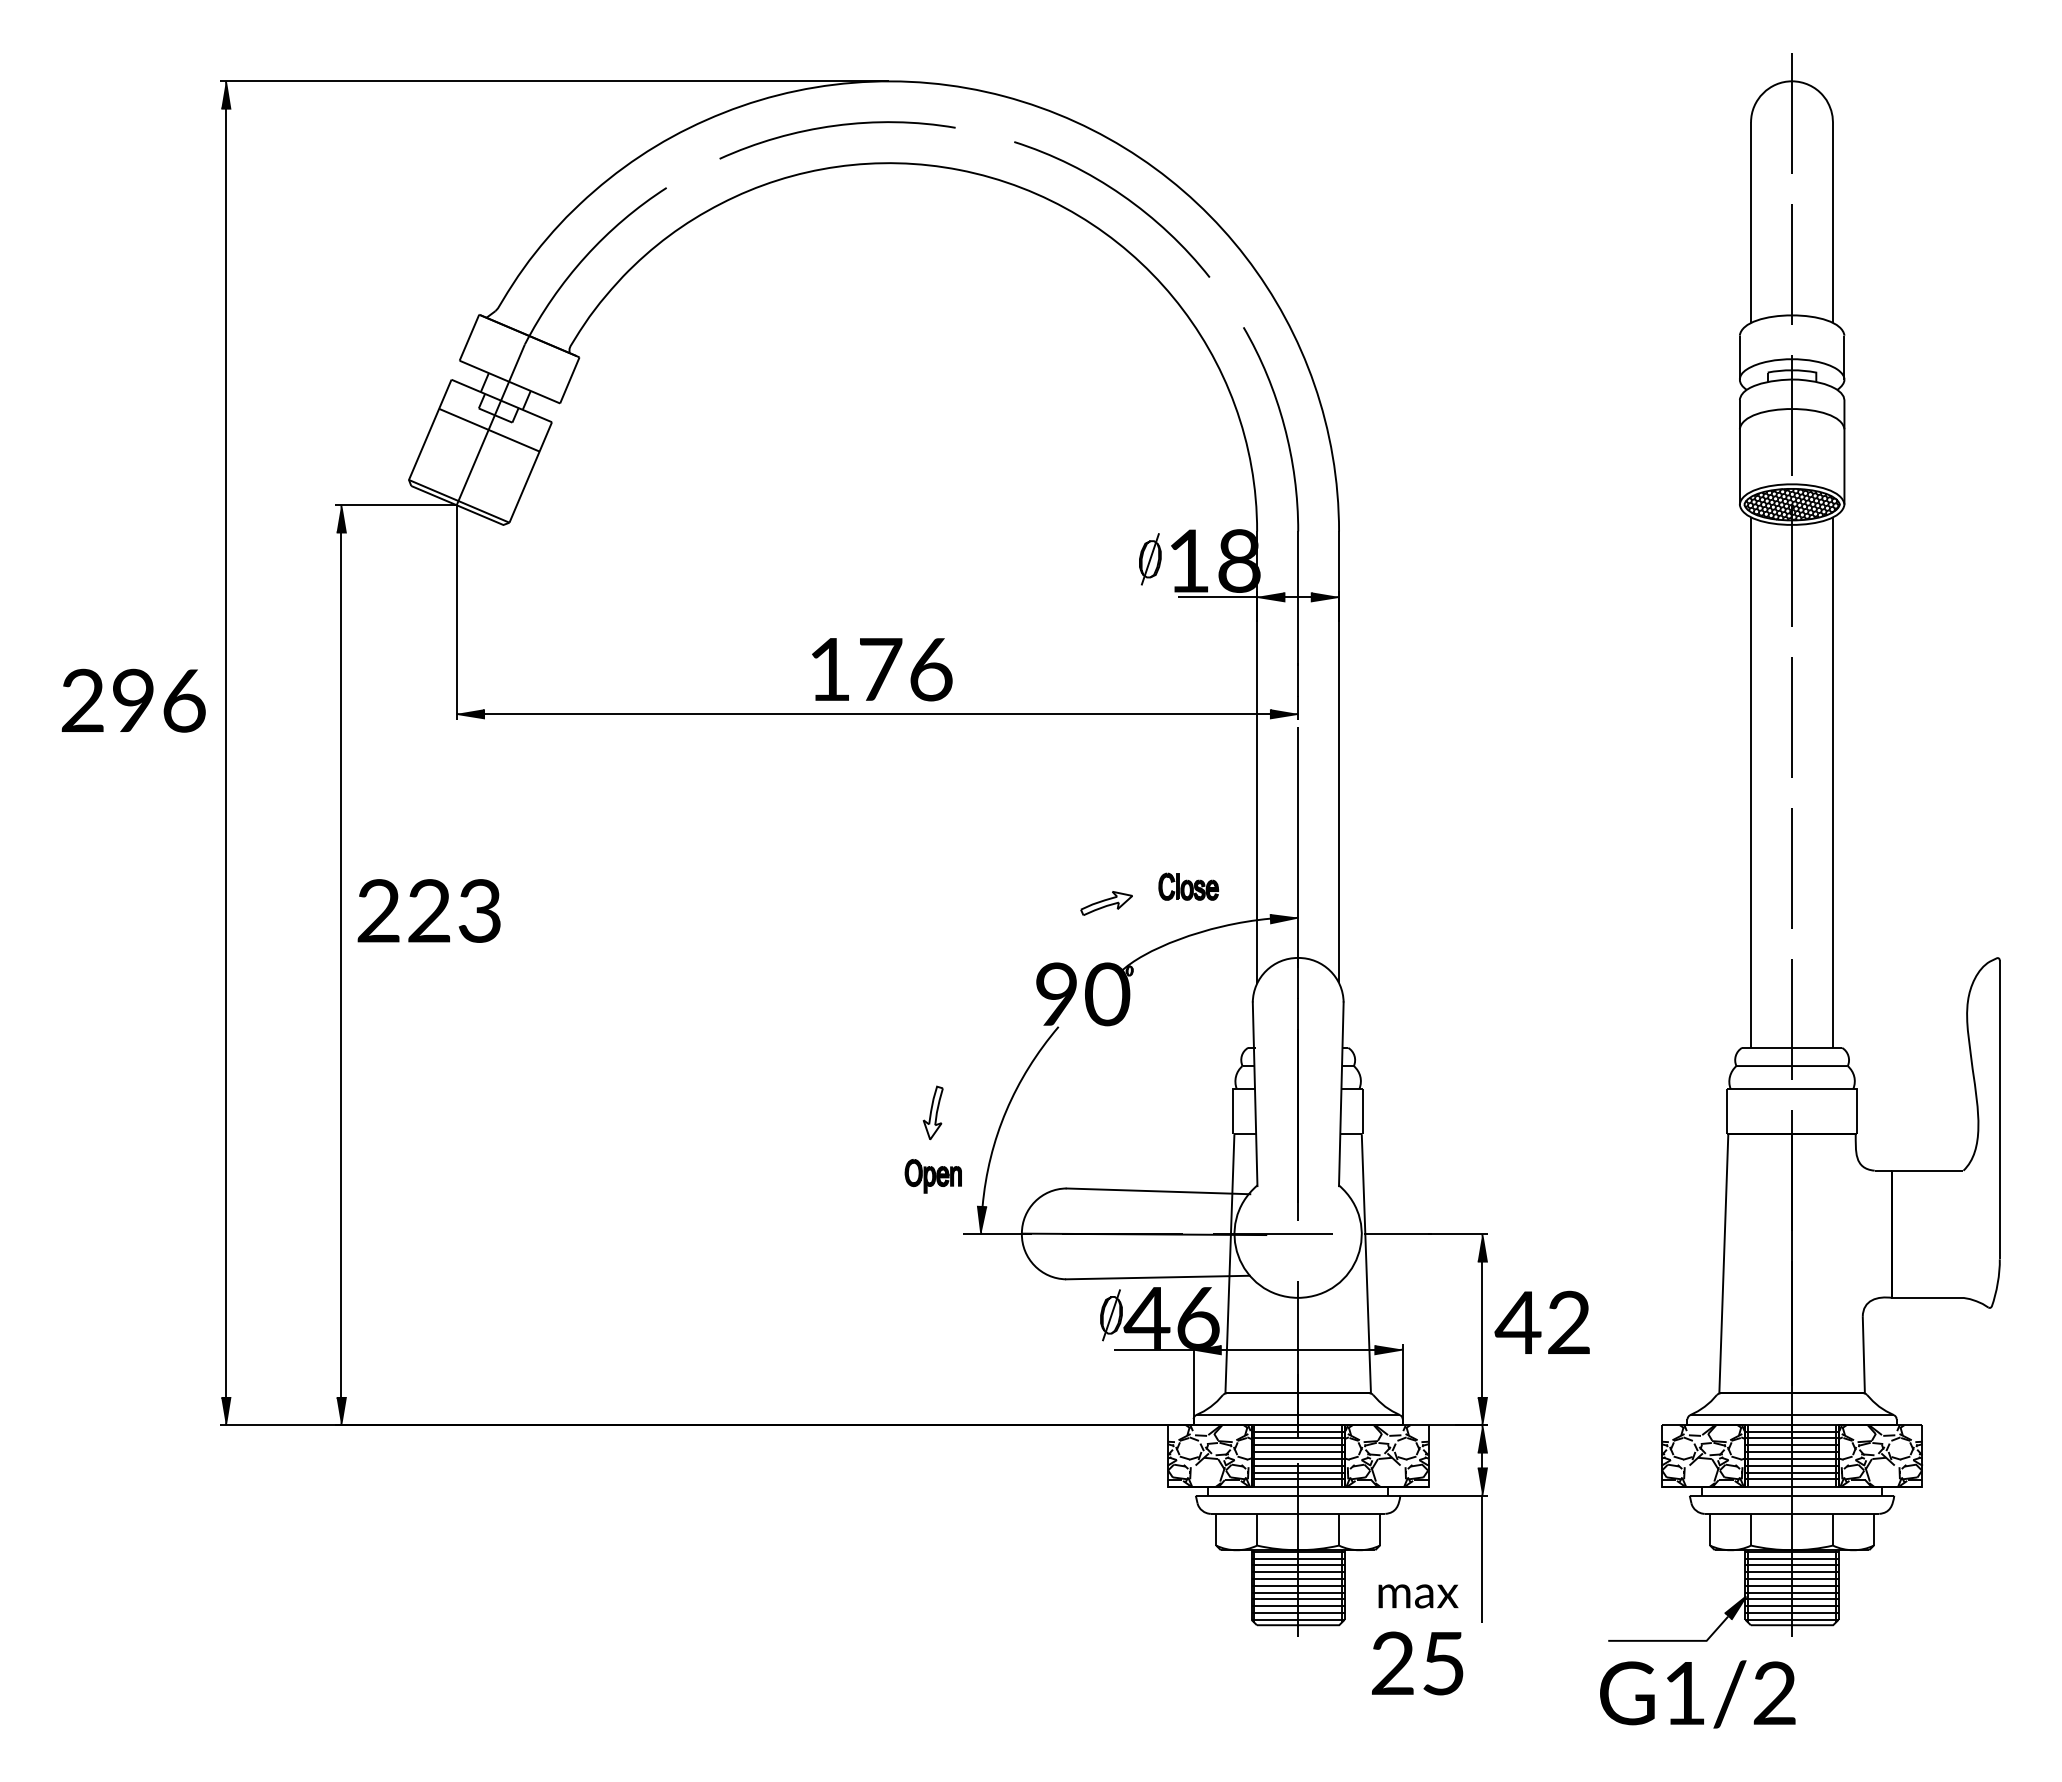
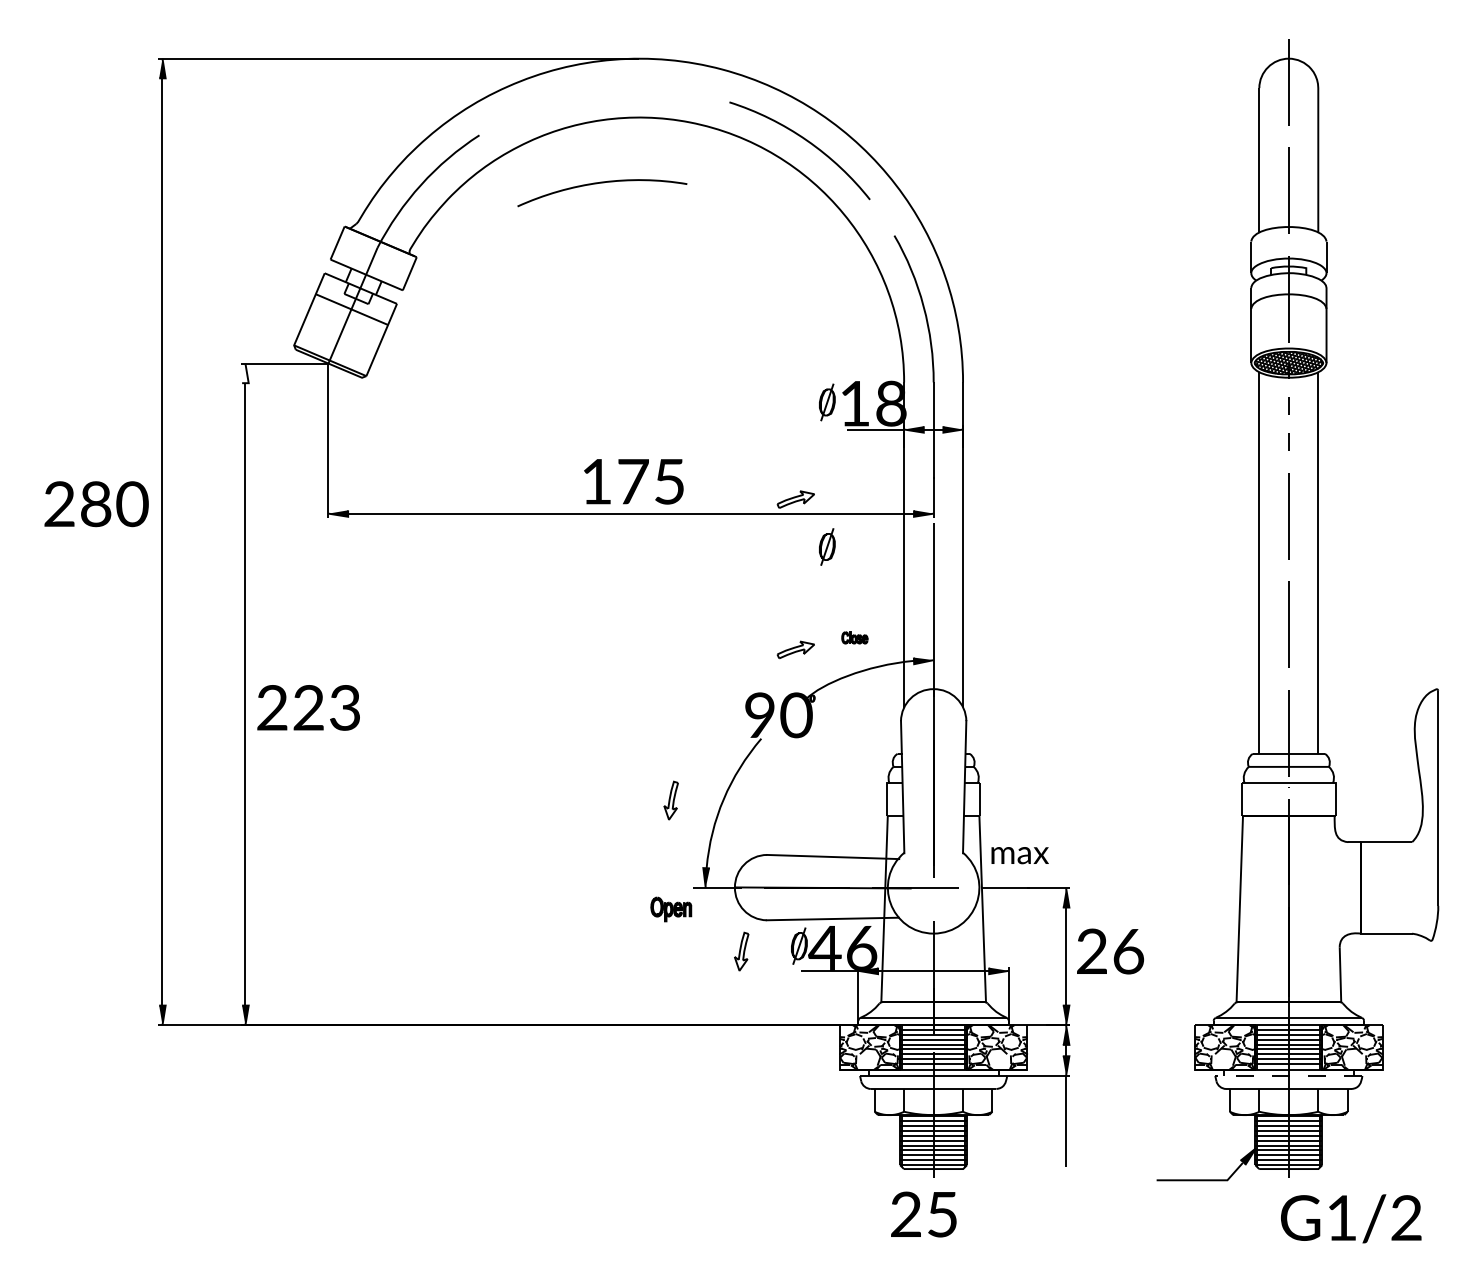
curve: (837, 126) -> (602, 183), moved
fill: (340, 518) -> (244, 373), removed
line: (1792, 566) -> (1289, 407), solid -> dashed
text: (931, 669) -> (669, 481), 176 -> 175
part: (1106, 694) -> (795, 499), added
text: (159, 700) -> (114, 503), 296 -> 280
part: (1150, 760) -> (827, 547), added
part: (1188, 886) -> (854, 637), size x0.6
text: (428, 910) -> (308, 707), moved
part: (932, 1176) -> (670, 909), moved
part: (1030, 1322) -> (741, 951), added
text: (1542, 1322) -> (1109, 951), 42 -> 26
line: (1791, 1495) -> (1288, 1075), solid -> dashed
text: (1418, 1596) -> (1020, 855), moved
text: (1417, 1663) -> (923, 1214), moved
text: (1697, 1694) -> (1351, 1218), moved

